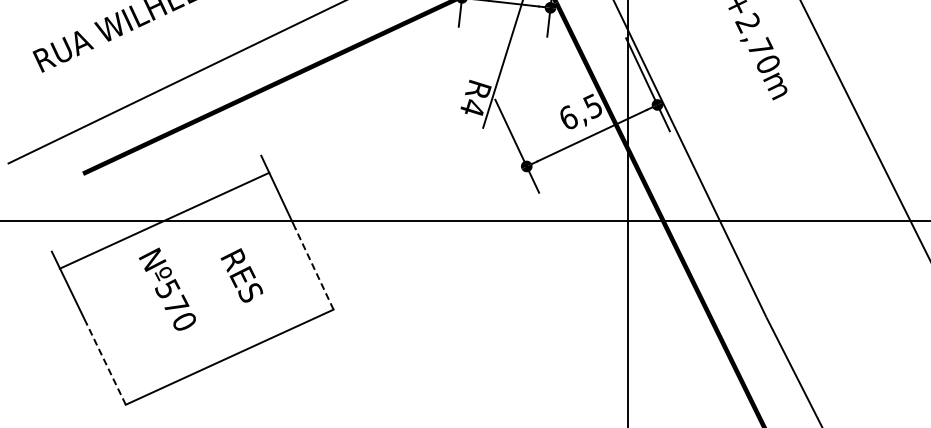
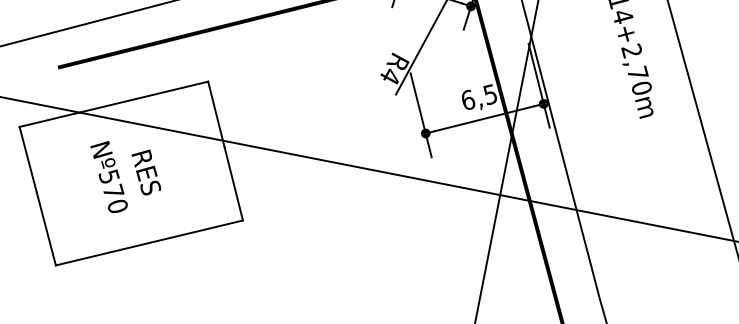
line: (164, 220) -> (113, 104), moved
line: (314, 269) -> (233, 184), dashed -> solid
text: (241, 275) -> (145, 172), moved
line: (106, 364) -> (46, 229), dashed -> solid

